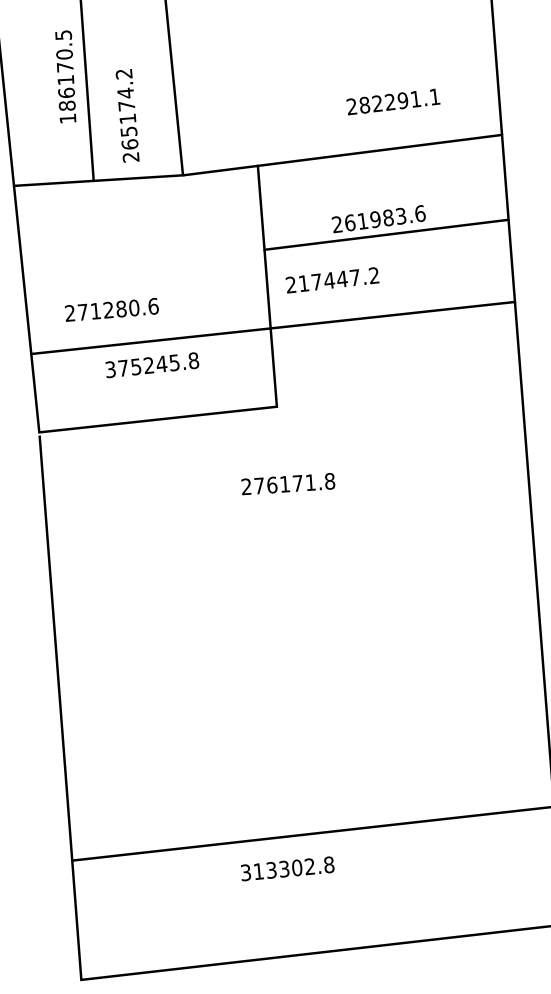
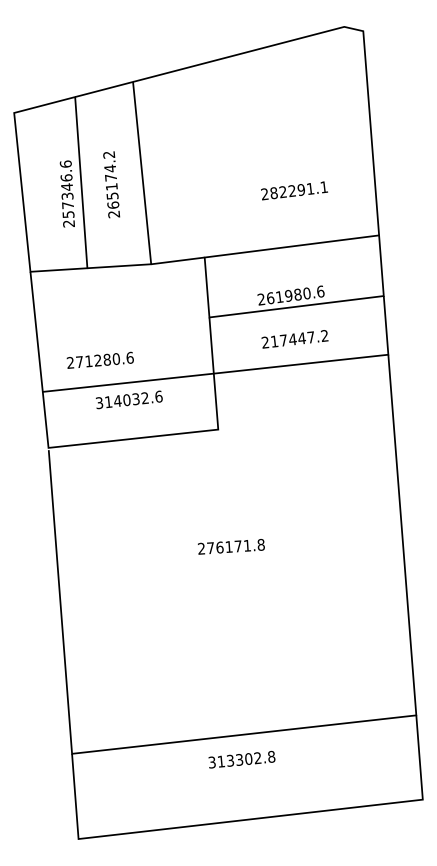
text: (64, 76) -> (66, 193), 186170.5 -> 257346.6
text: (393, 101) -> (294, 190), moved
text: (127, 115) -> (111, 184), moved
text: (400, 216) -> (306, 293), 261983.6 -> 261980.6
text: (331, 280) -> (294, 339), moved
text: (158, 363) -> (133, 398), 375245.8 -> 314032.6
text: (288, 483) -> (231, 546), moved
text: (287, 868) -> (241, 759), moved

